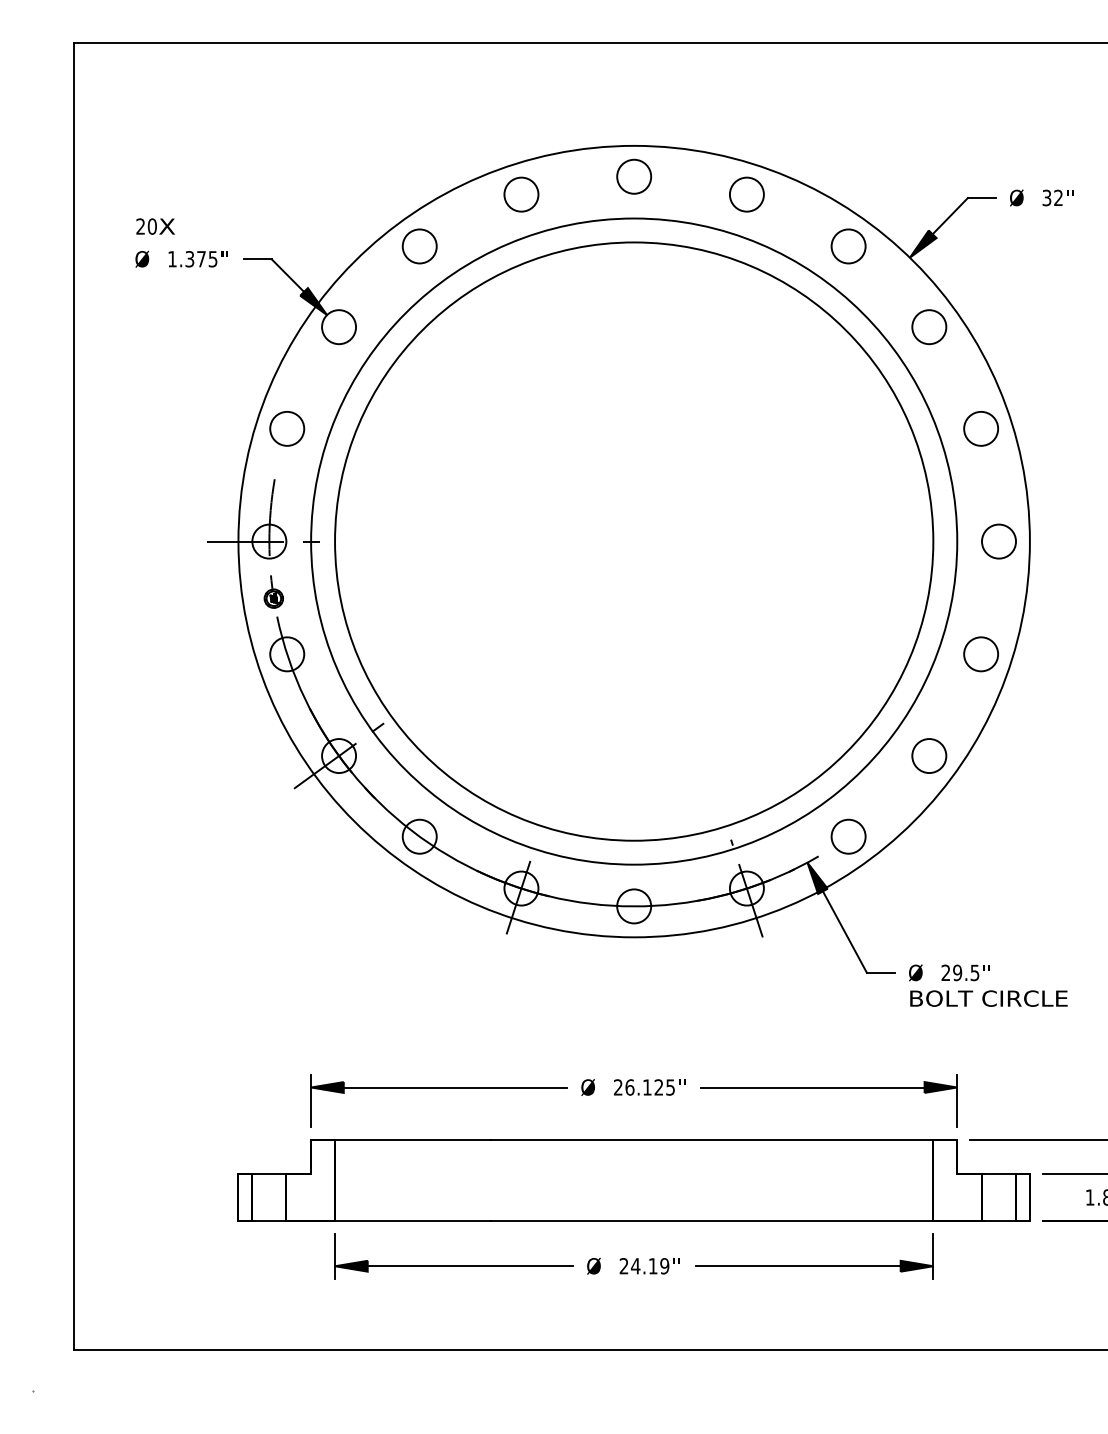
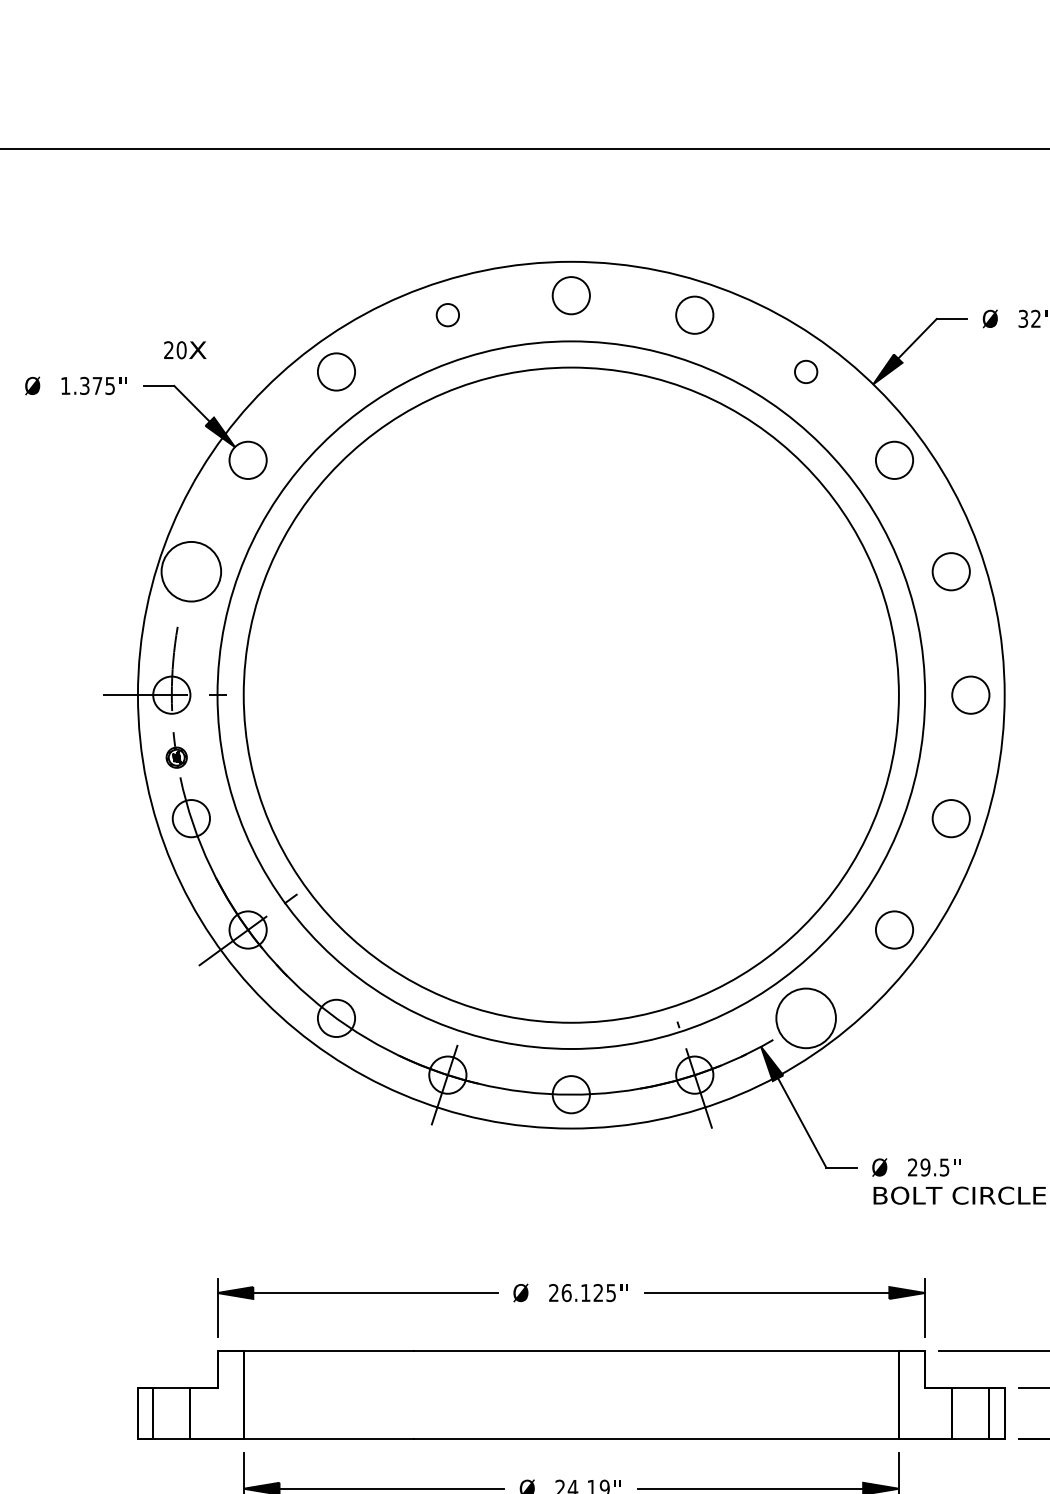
circle: (521, 194) -> (447, 315), size x0.6
text: (155, 226) -> (185, 350), moved
circle: (848, 246) -> (806, 372), size x0.6
circle: (287, 428) -> (191, 571), size x1.6
circle: (848, 836) -> (806, 1018), size x1.6

